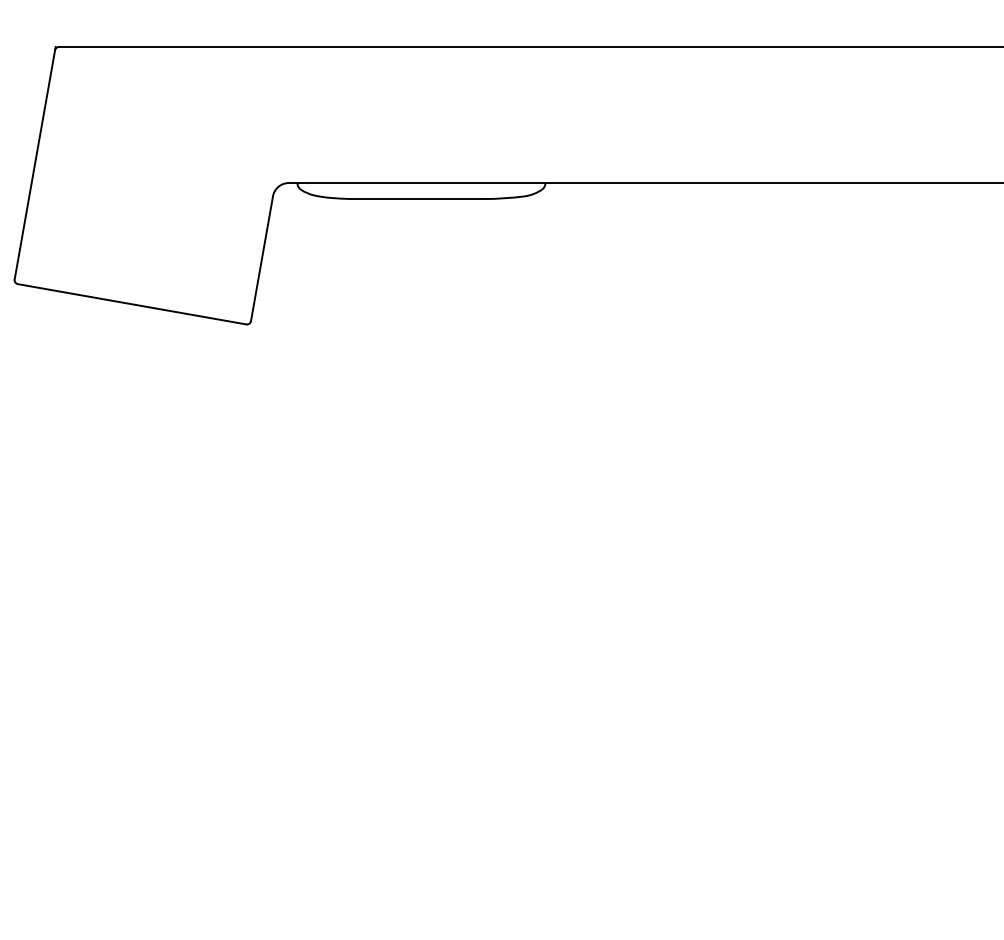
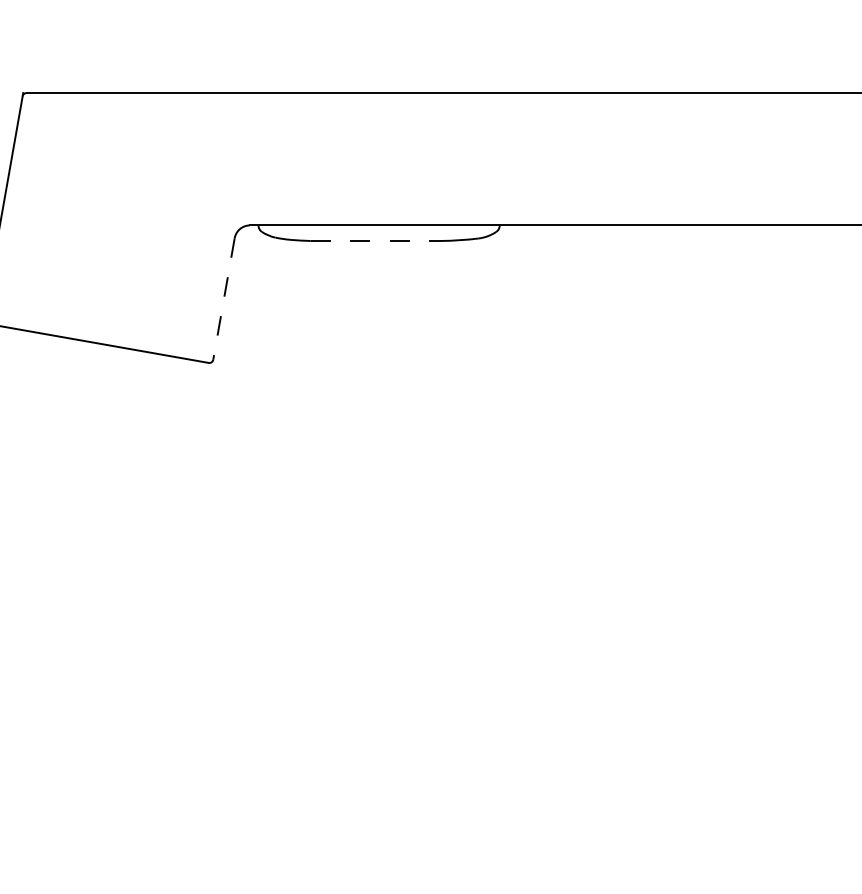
line: (418, 199) -> (376, 241), solid -> dashed
line: (261, 259) -> (223, 299), solid -> dashed

